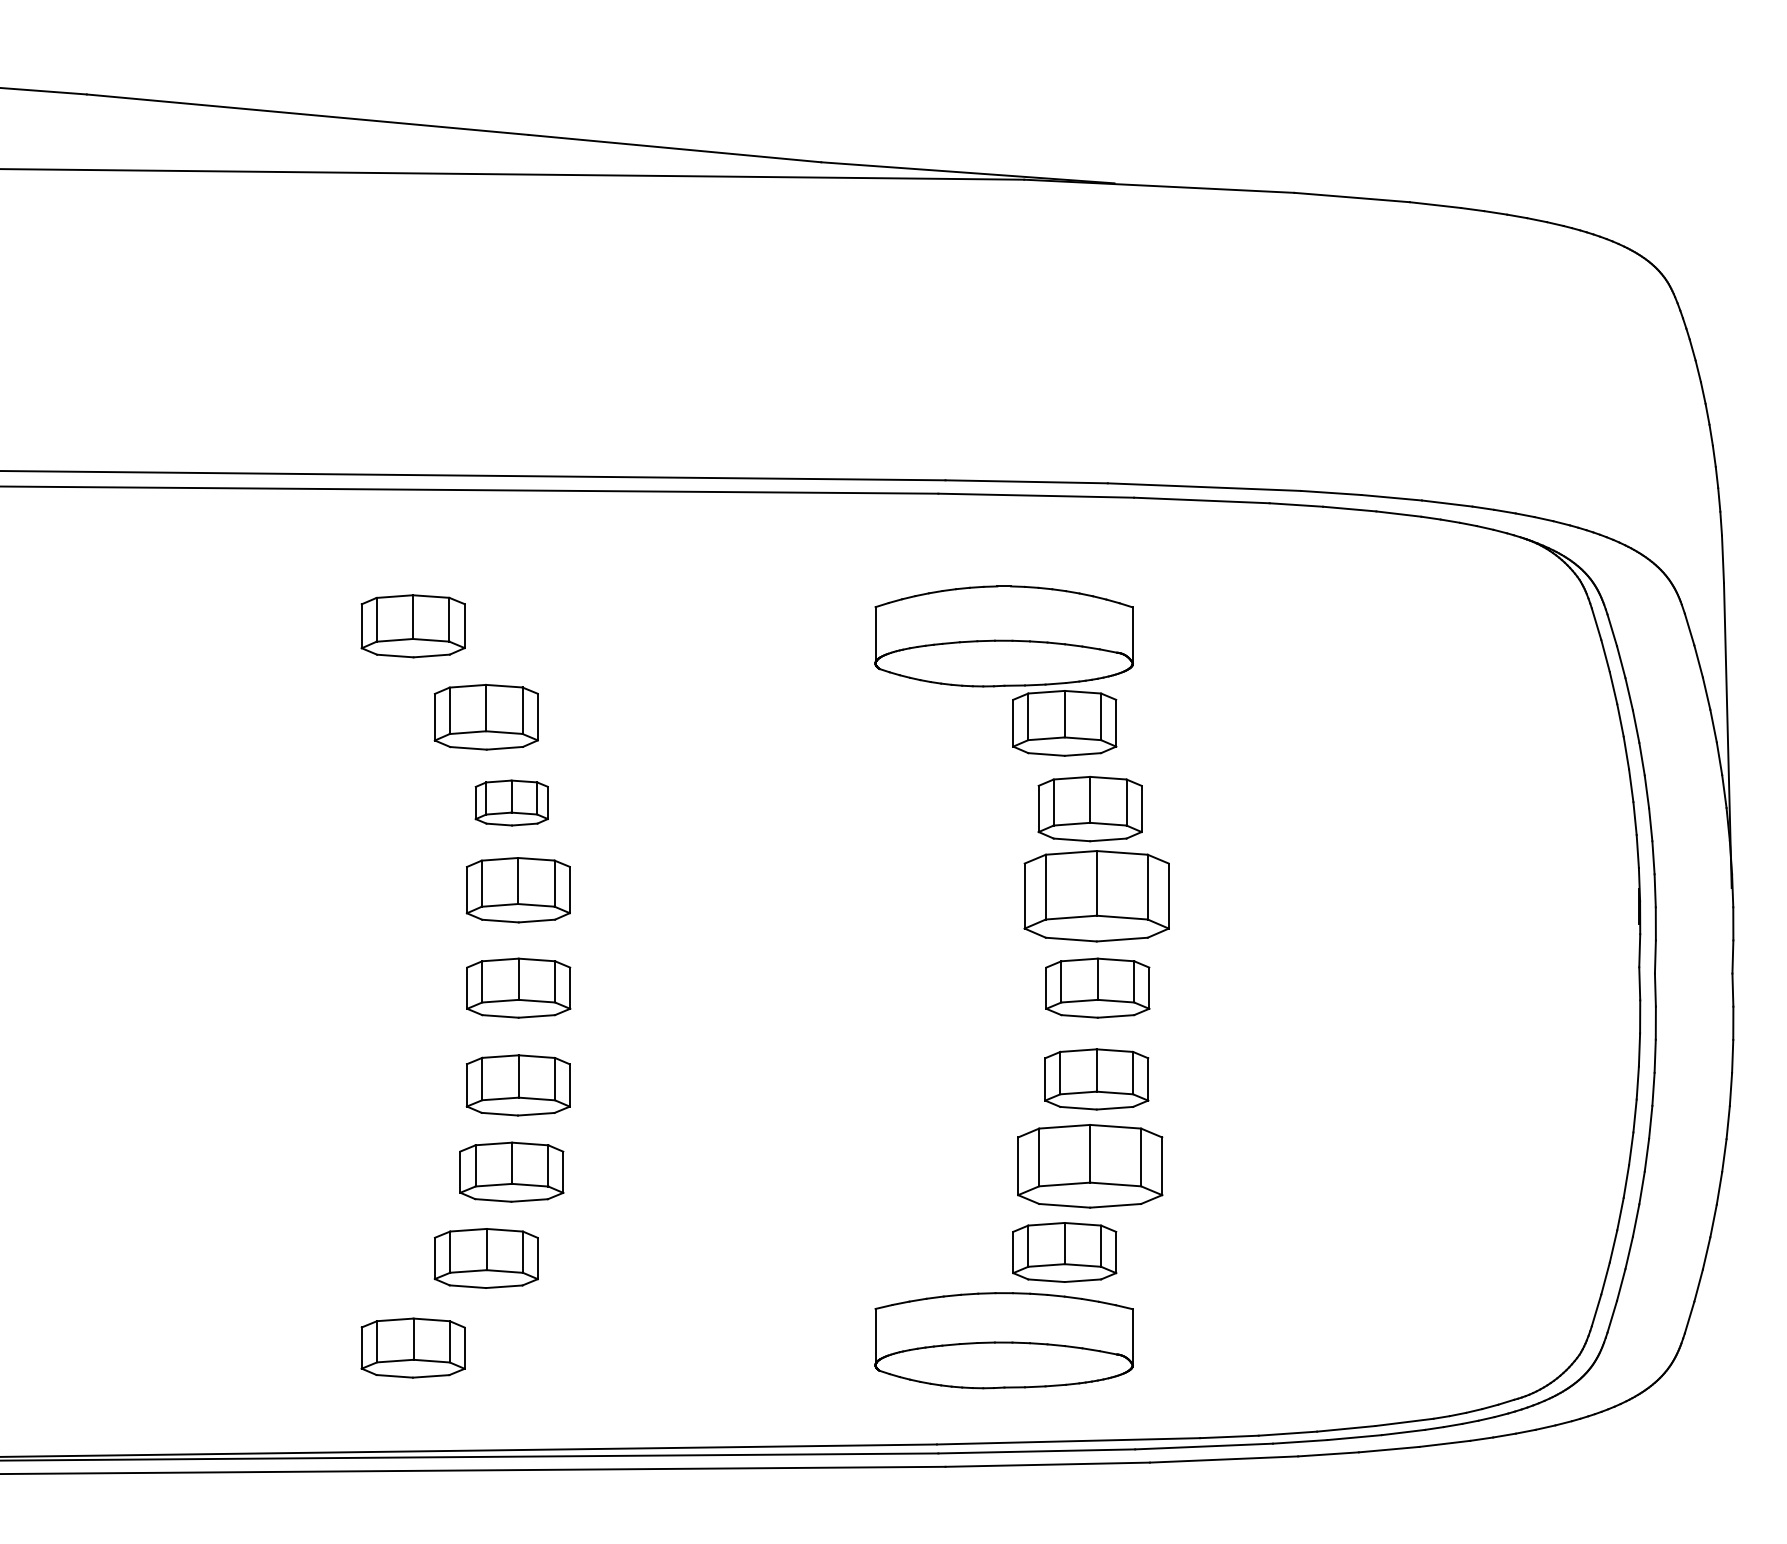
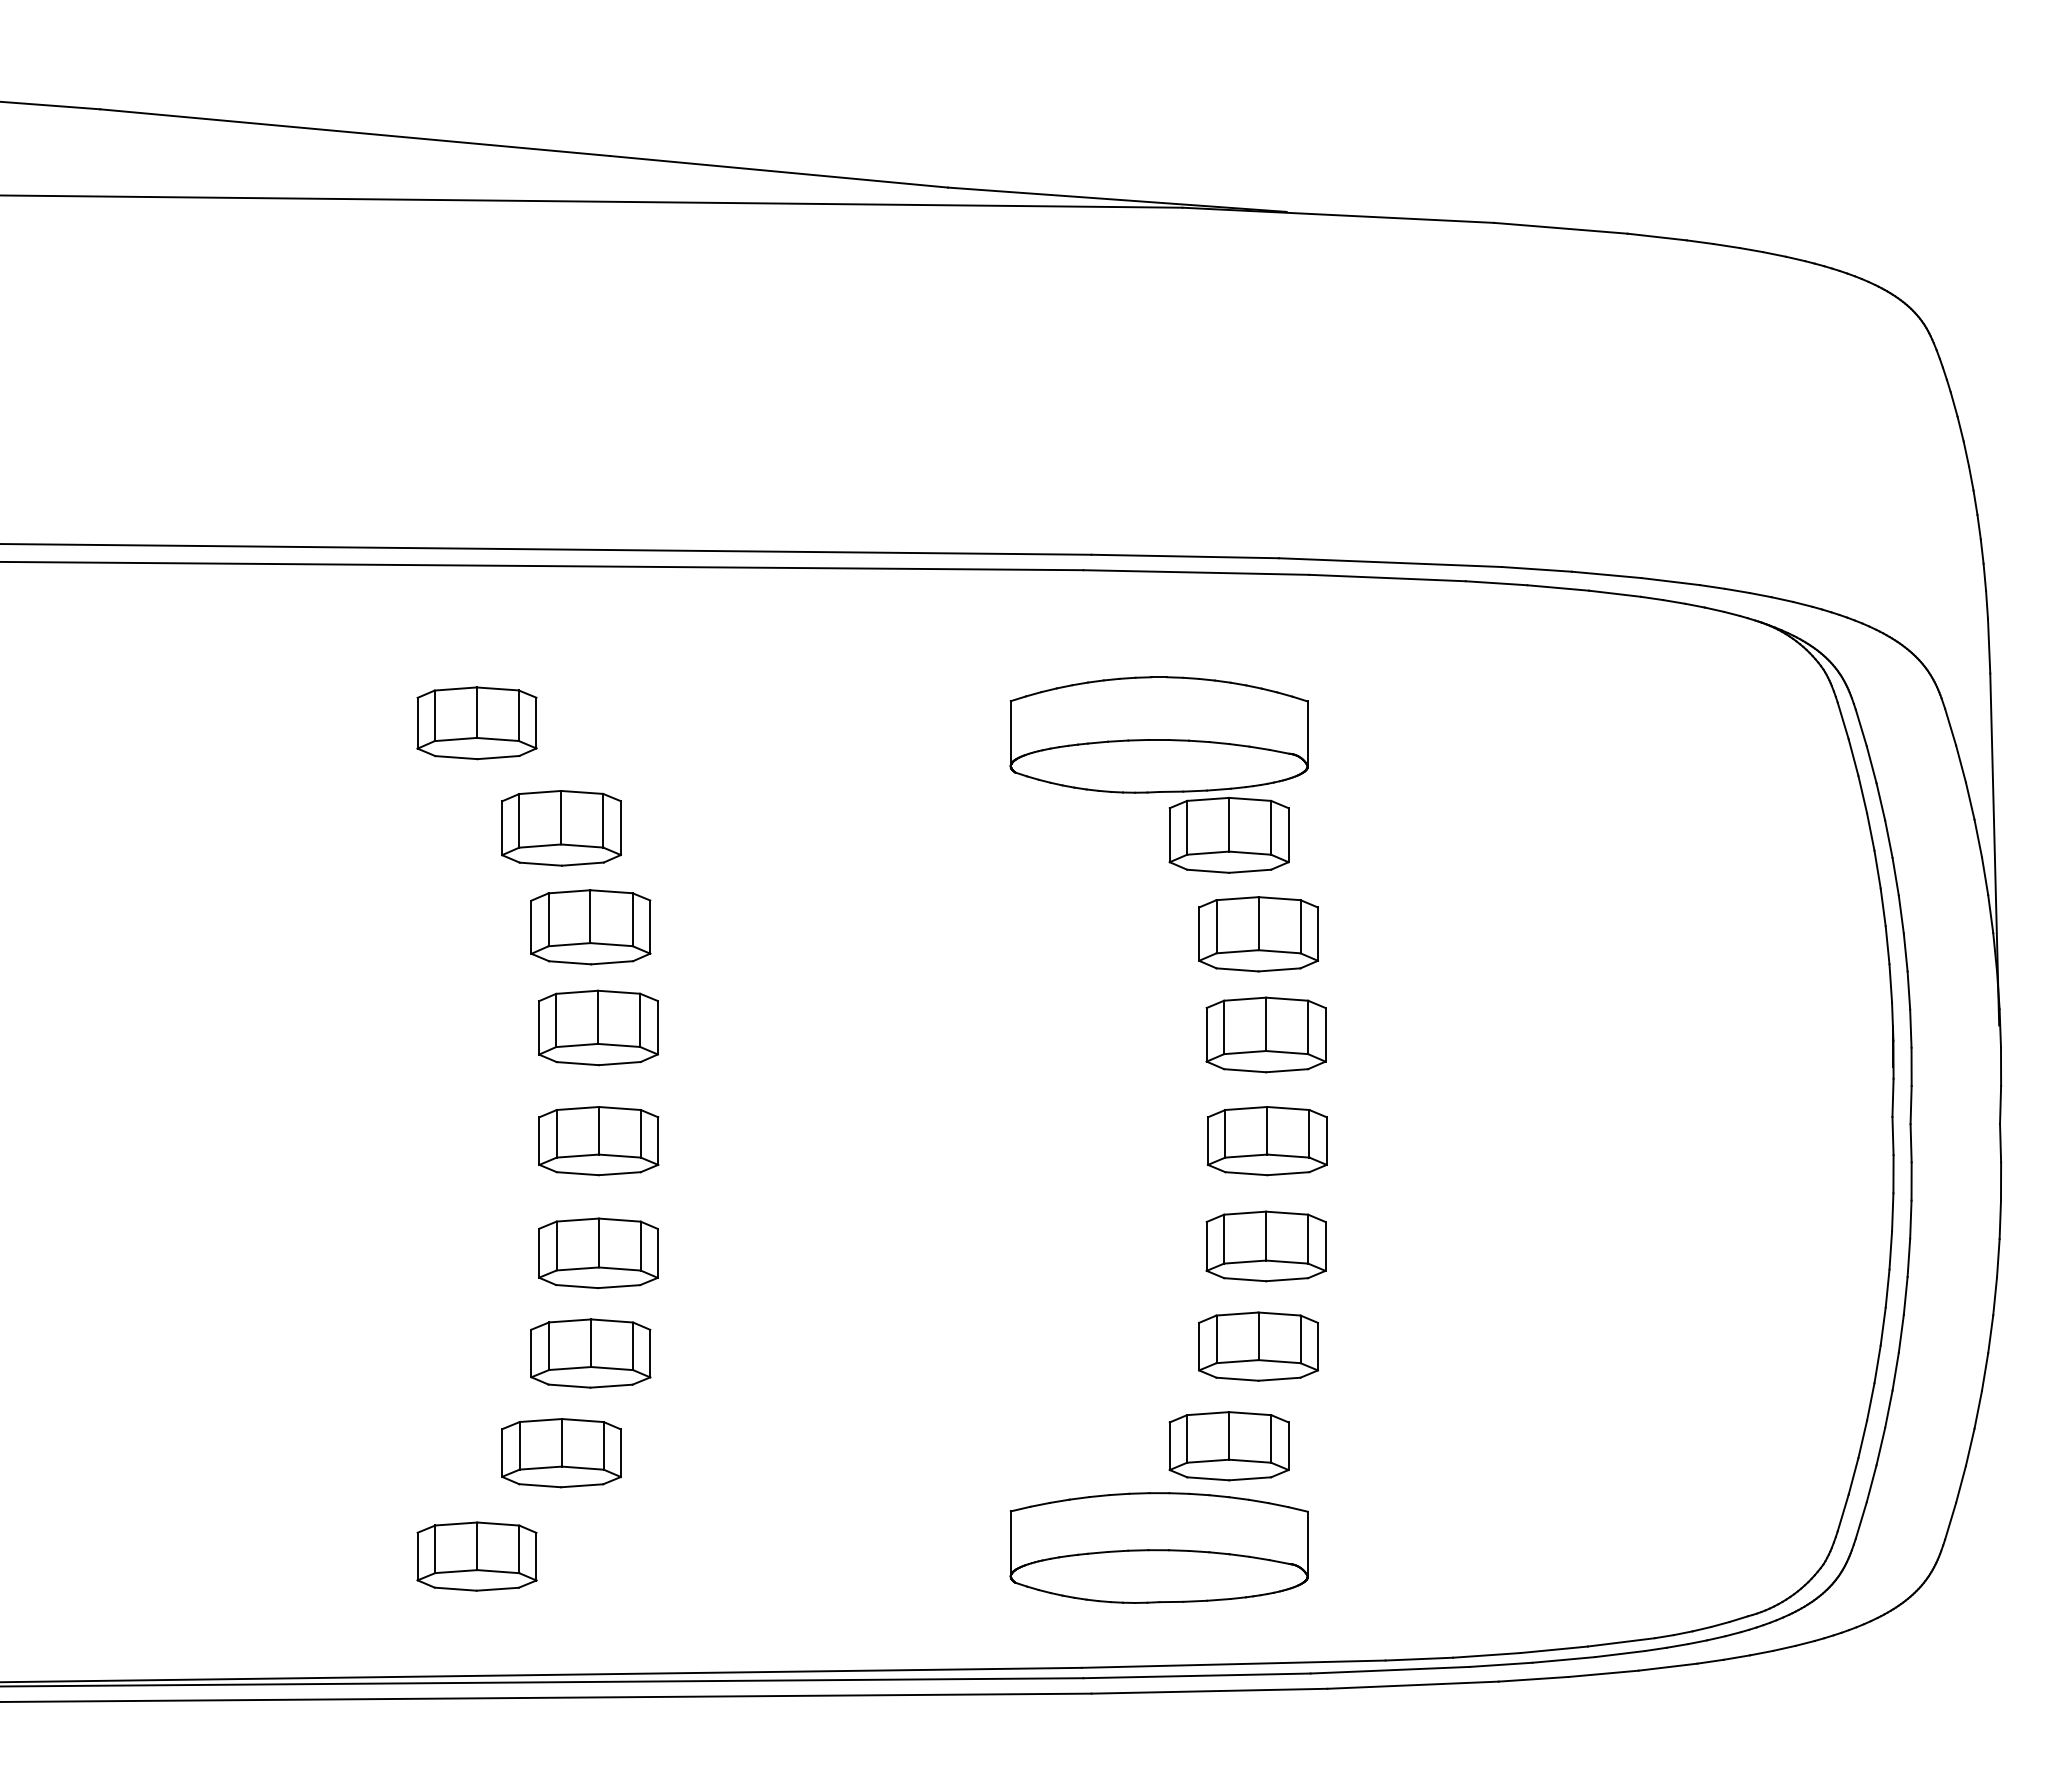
part: (511, 803) -> (590, 927), size x1.43
part: (1096, 895) -> (1265, 1034), size x0.71
part: (1090, 1166) -> (1258, 1346), size x0.71

